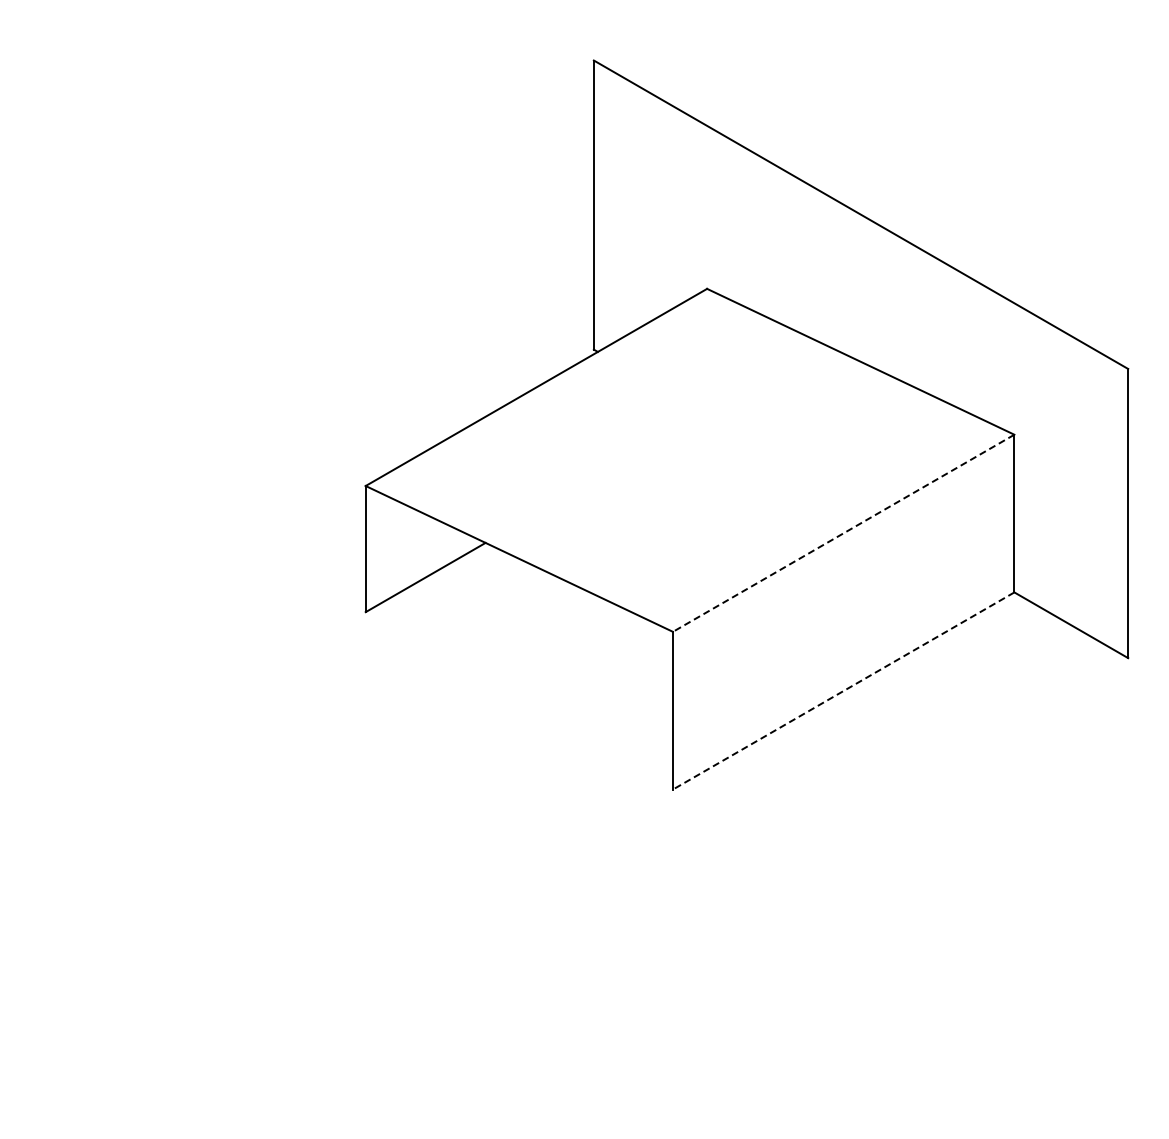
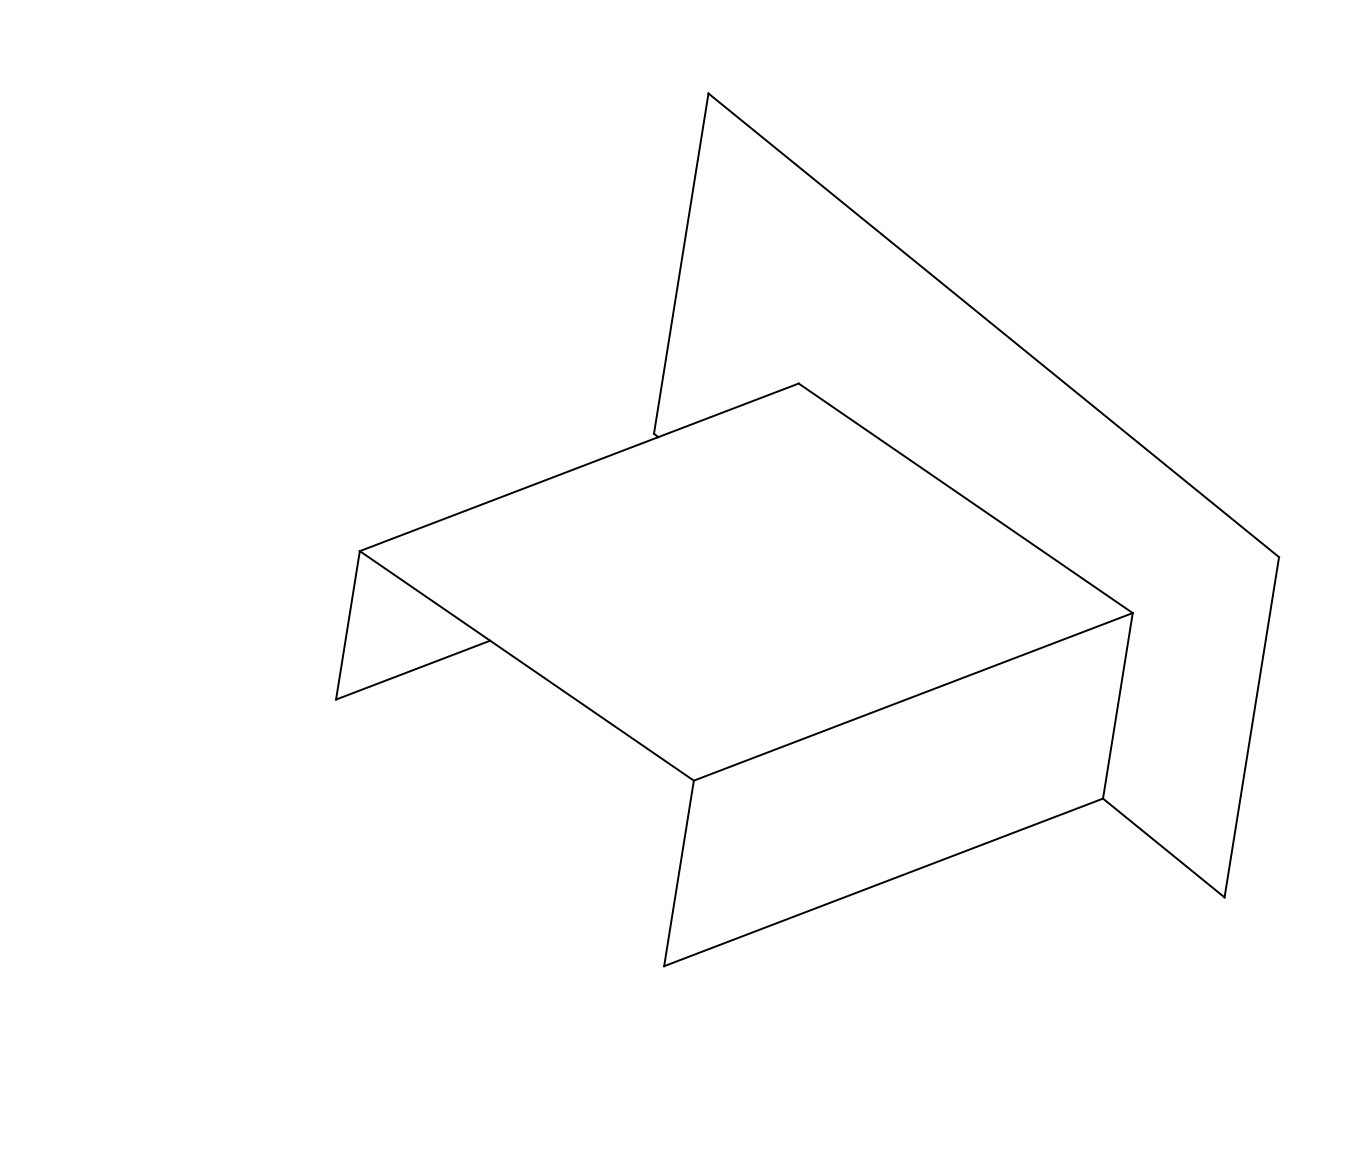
line: (843, 533) -> (913, 697), dashed -> solid
line: (843, 691) -> (883, 882), dashed -> solid

